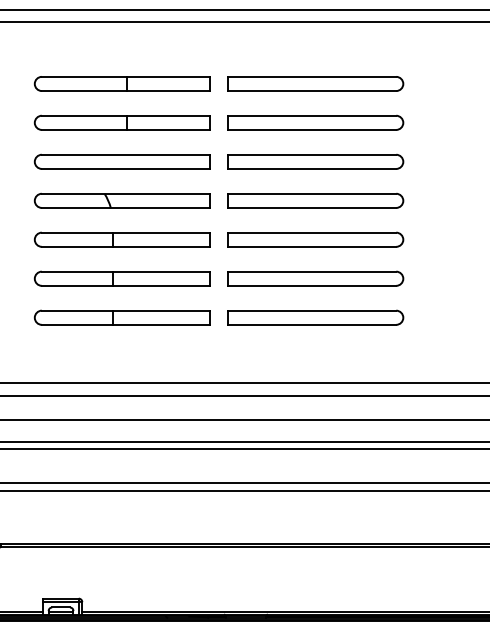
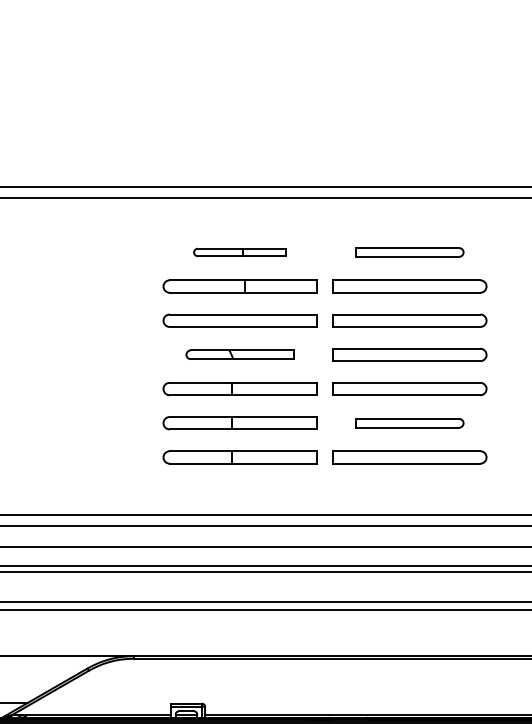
part: (121, 84) -> (239, 252), size x0.6
part: (315, 84) -> (409, 252), size x0.7
part: (121, 200) -> (239, 354), size x0.7
part: (315, 279) -> (409, 423), size x0.7

